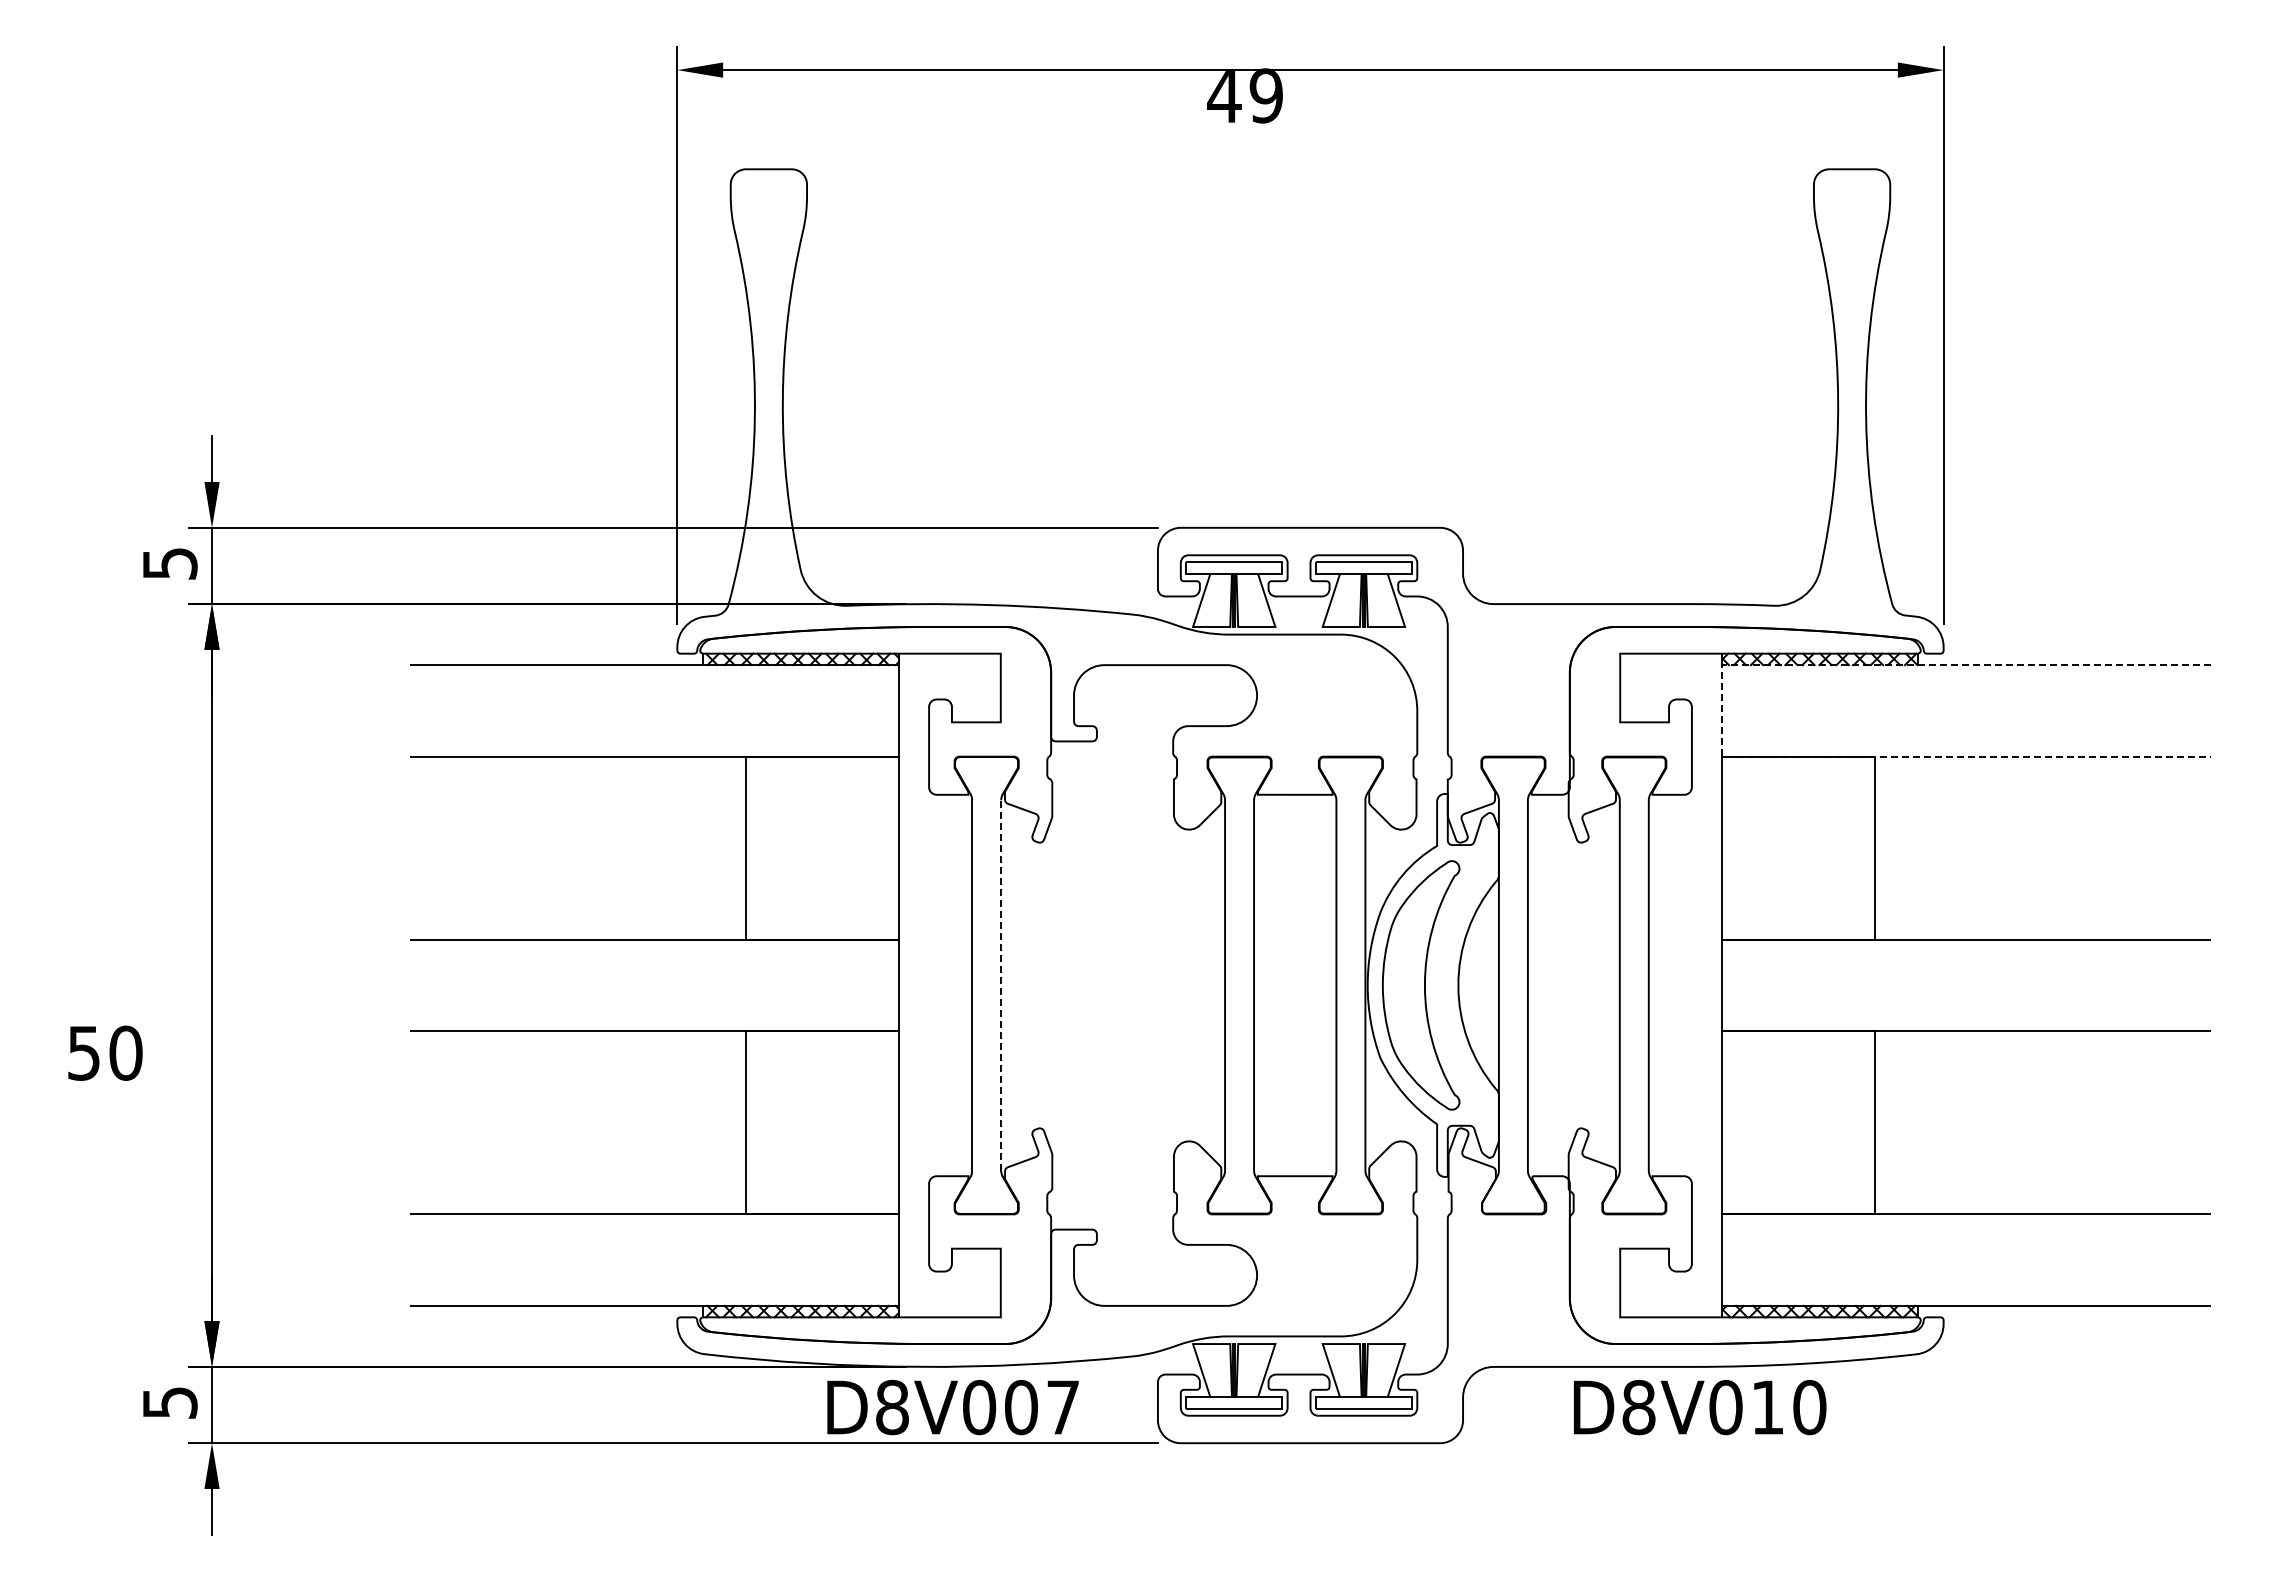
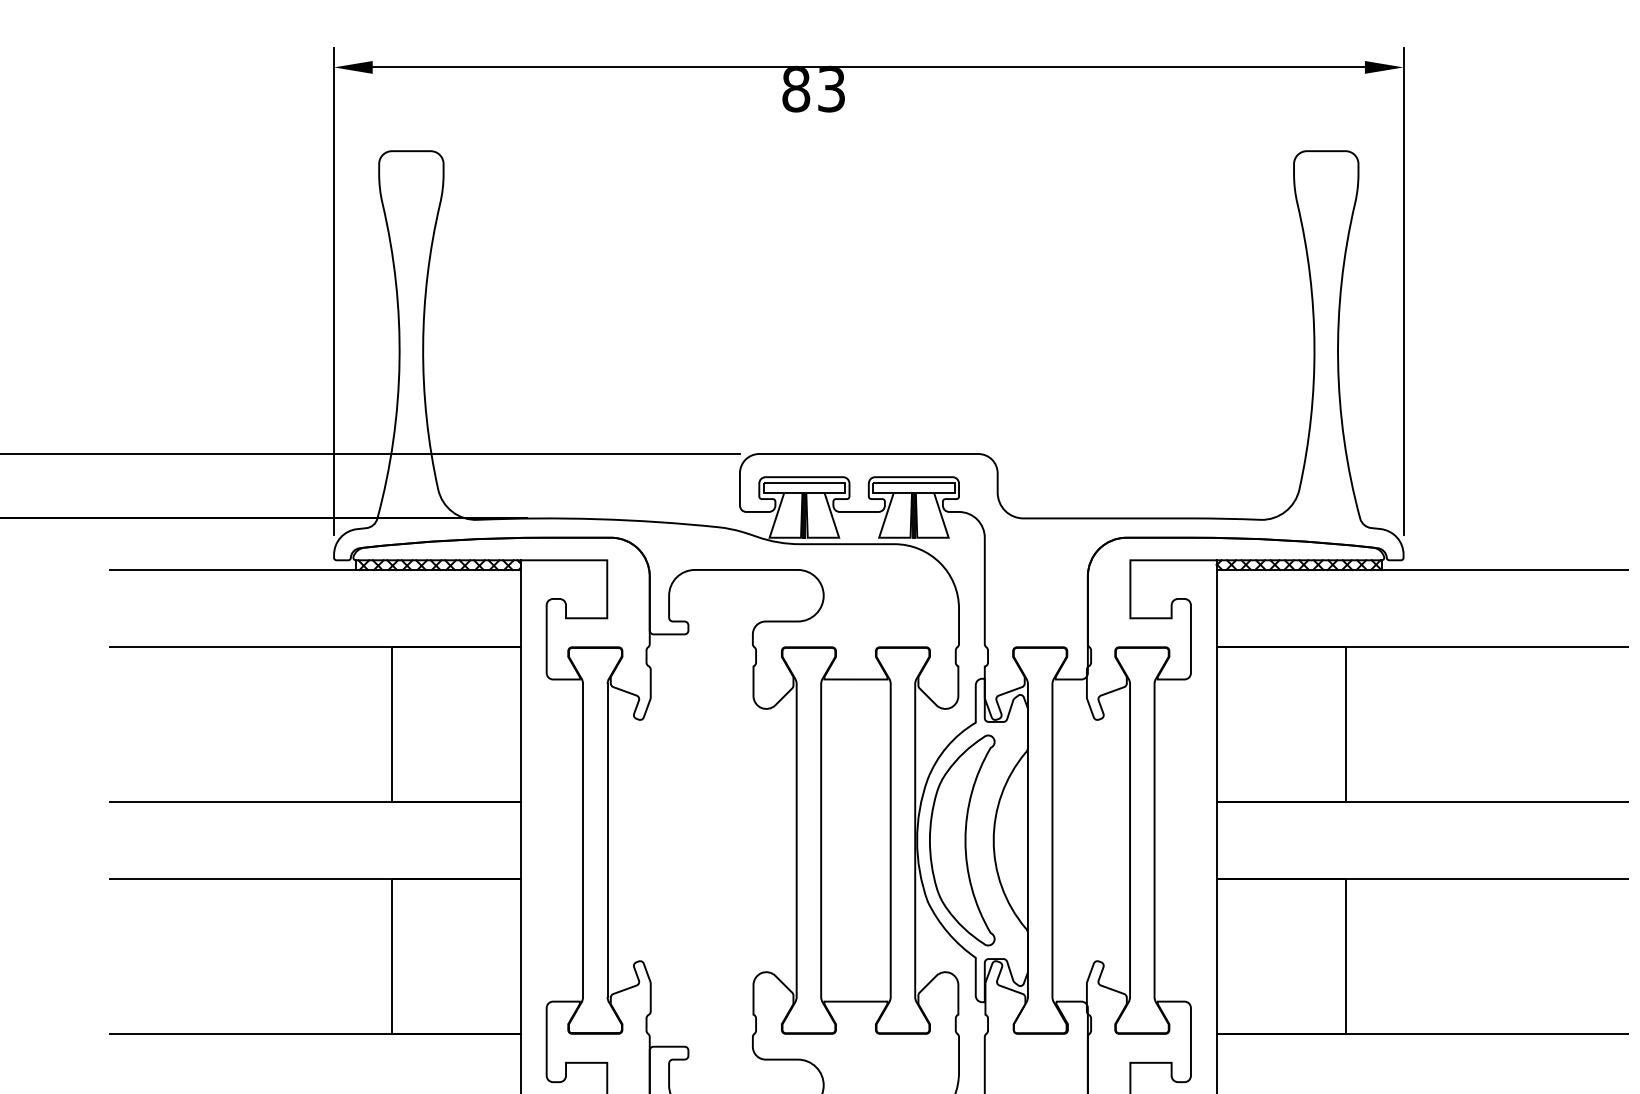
text: (1244, 95) -> (813, 88), 49 -> 83
line: (1722, 710) -> (1216, 608), dashed -> solid
line: (1001, 985) -> (607, 840), dashed -> solid

